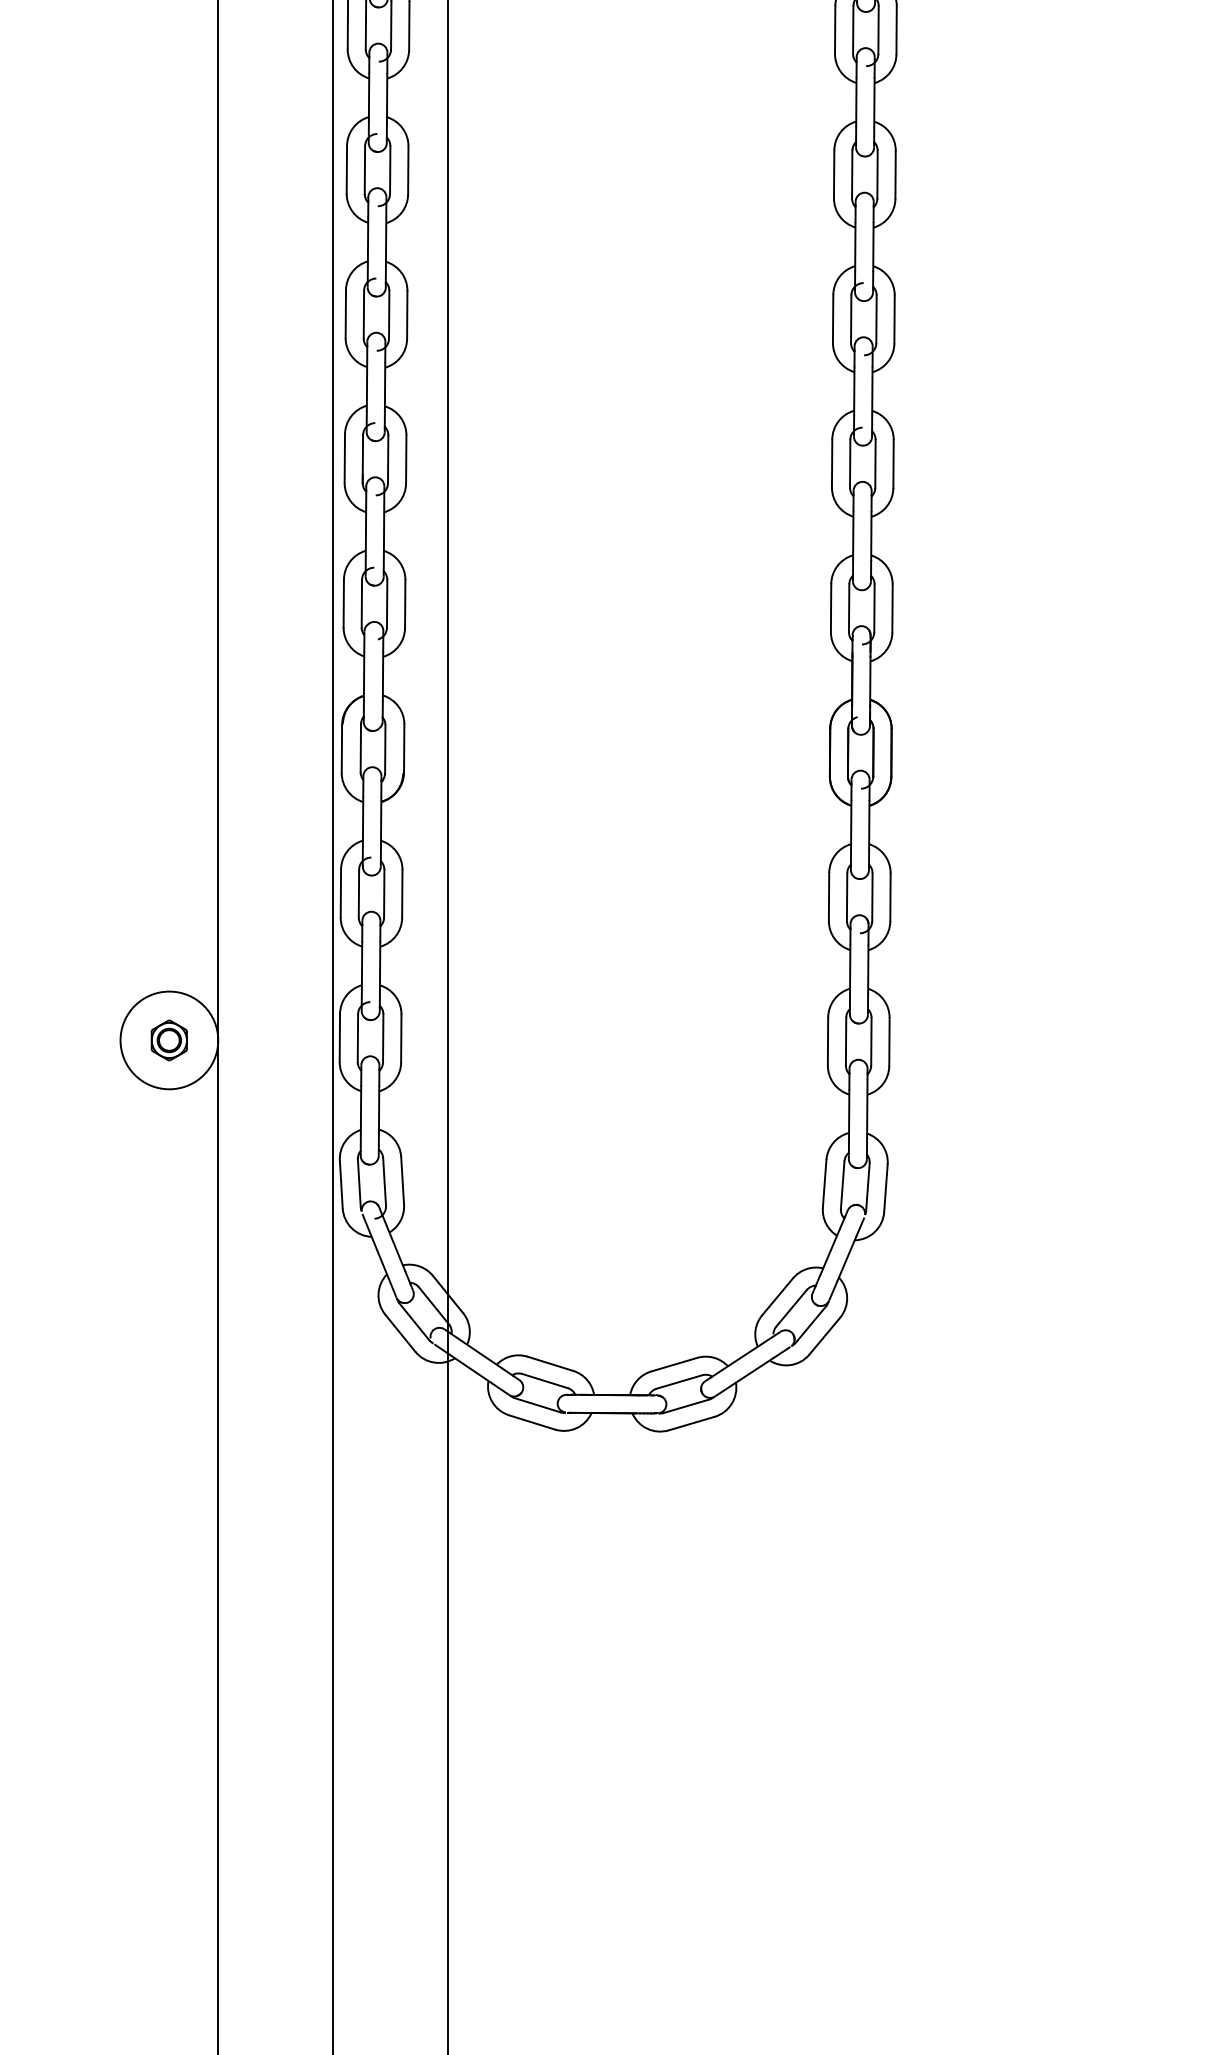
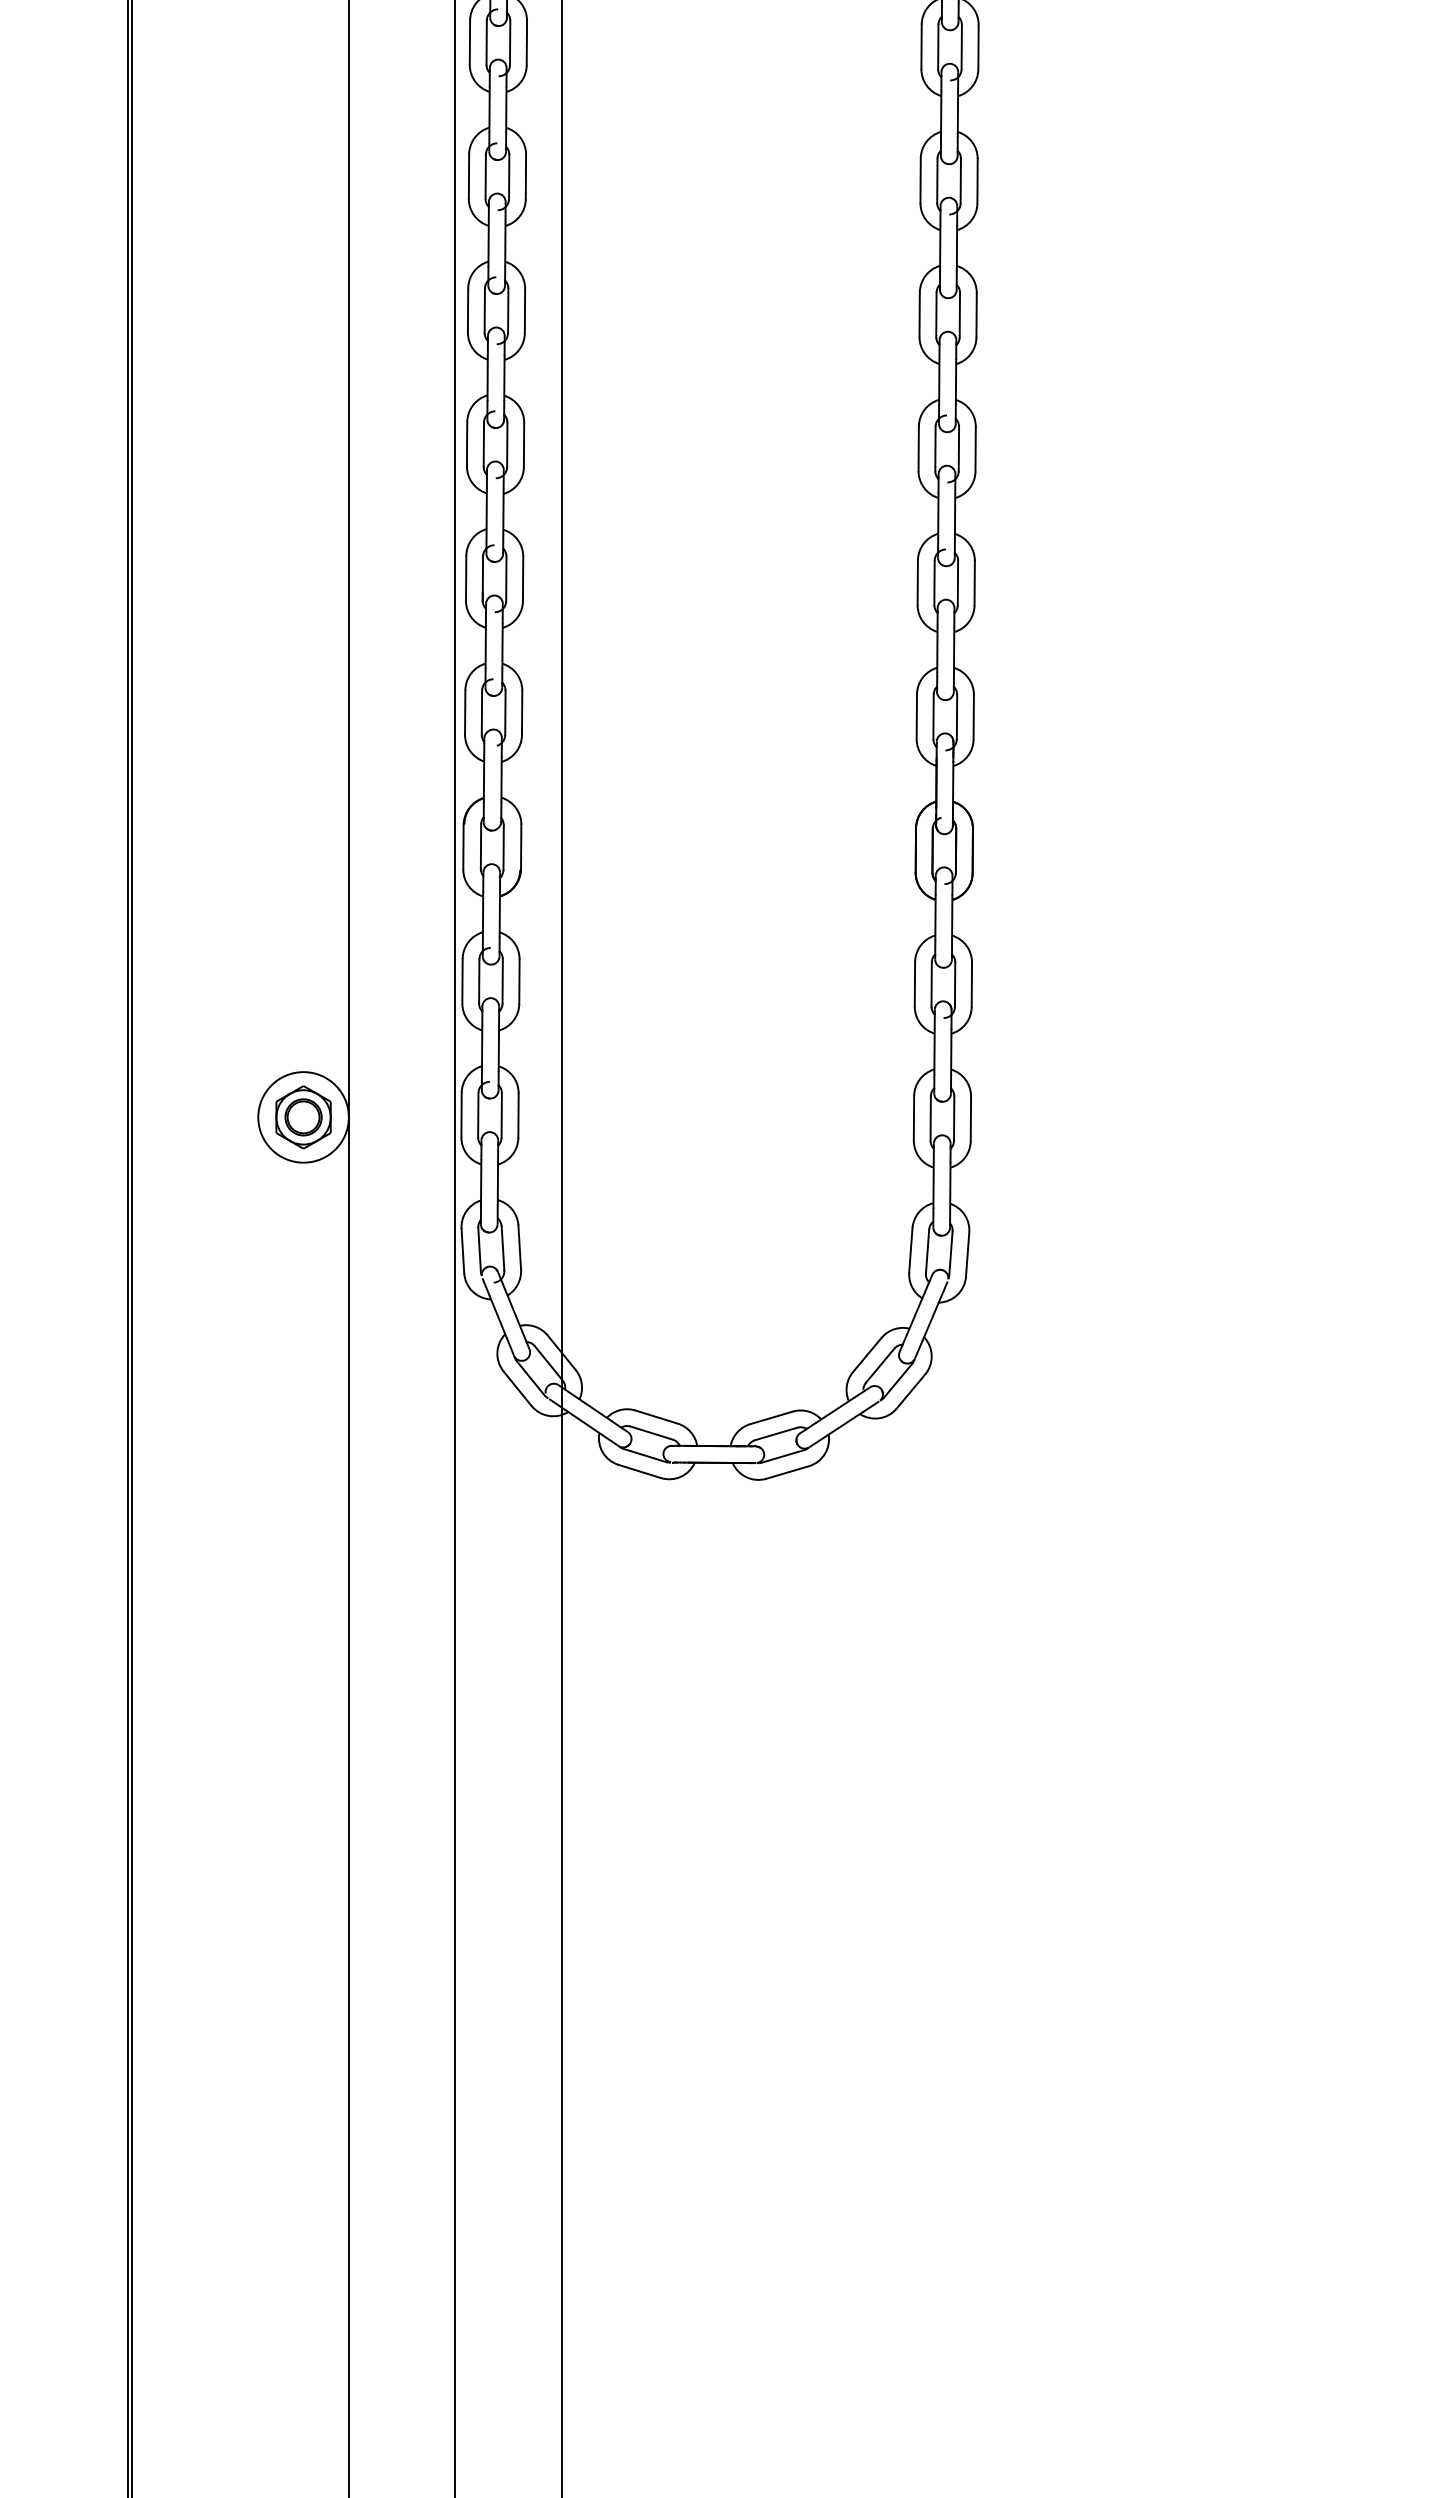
part: (169, 1040) -> (303, 1117), size x1.67

